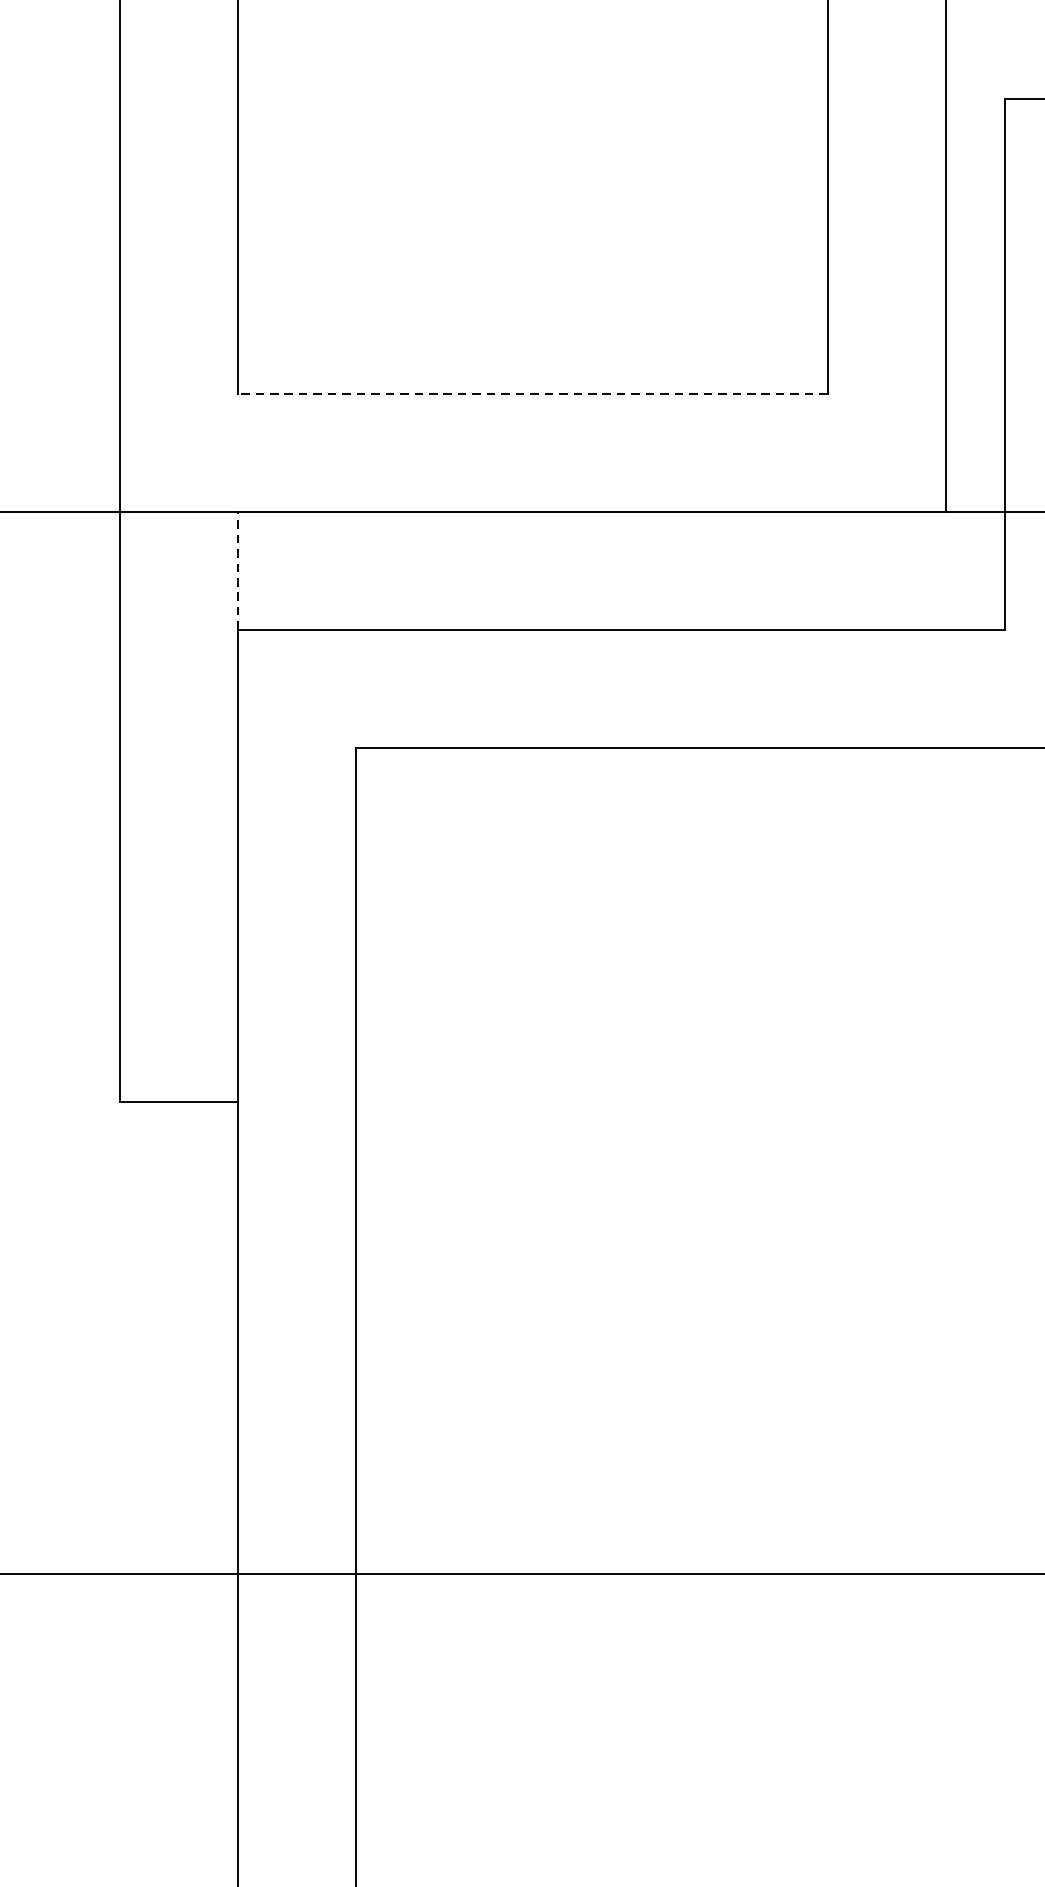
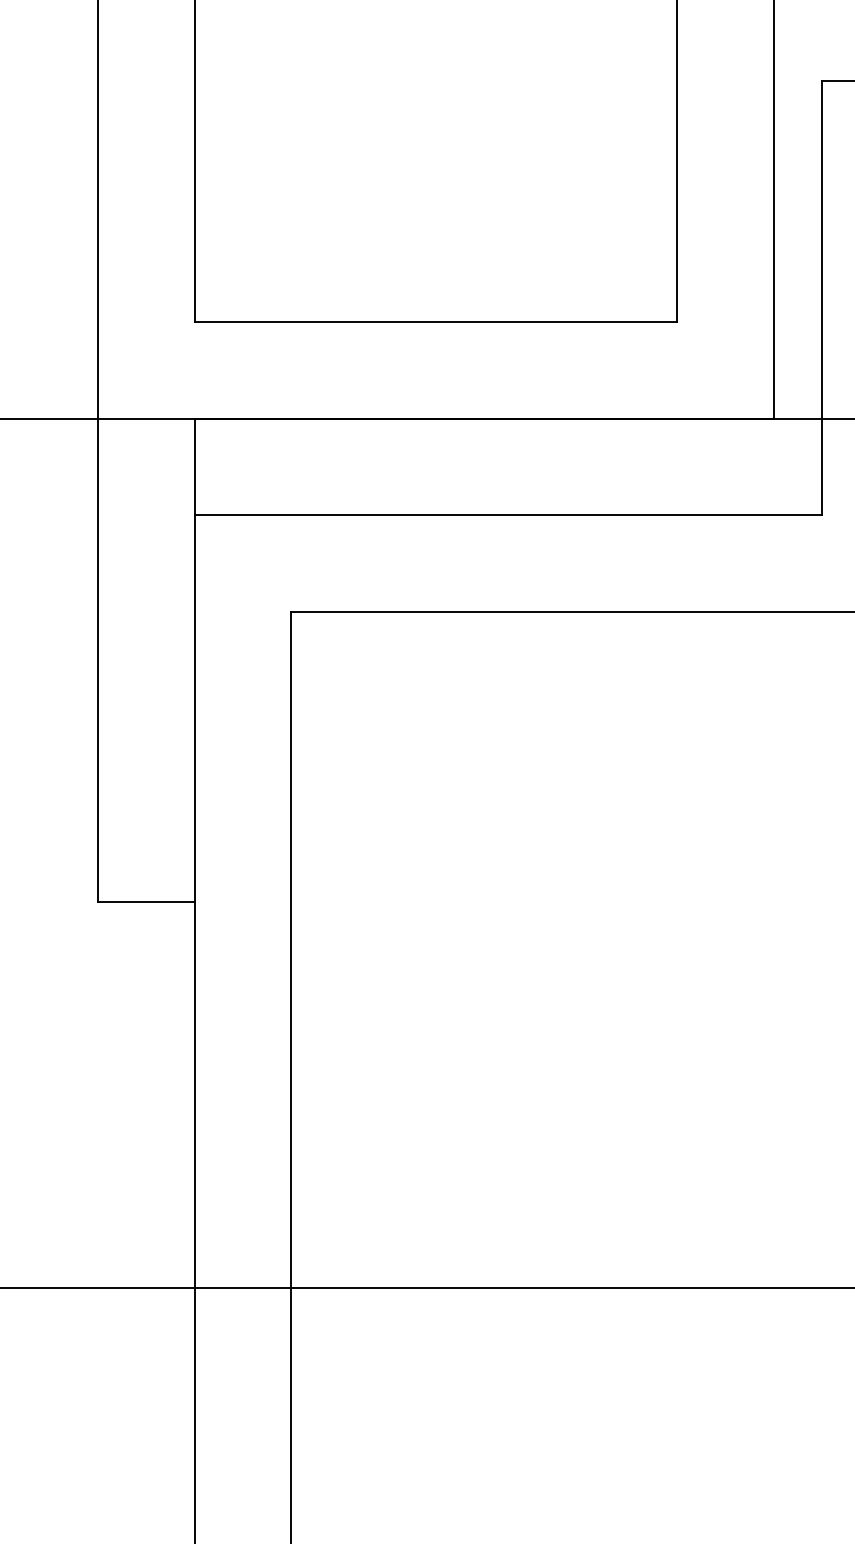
line: (532, 394) -> (435, 322), dashed -> solid
line: (237, 570) -> (194, 466), dashed -> solid

